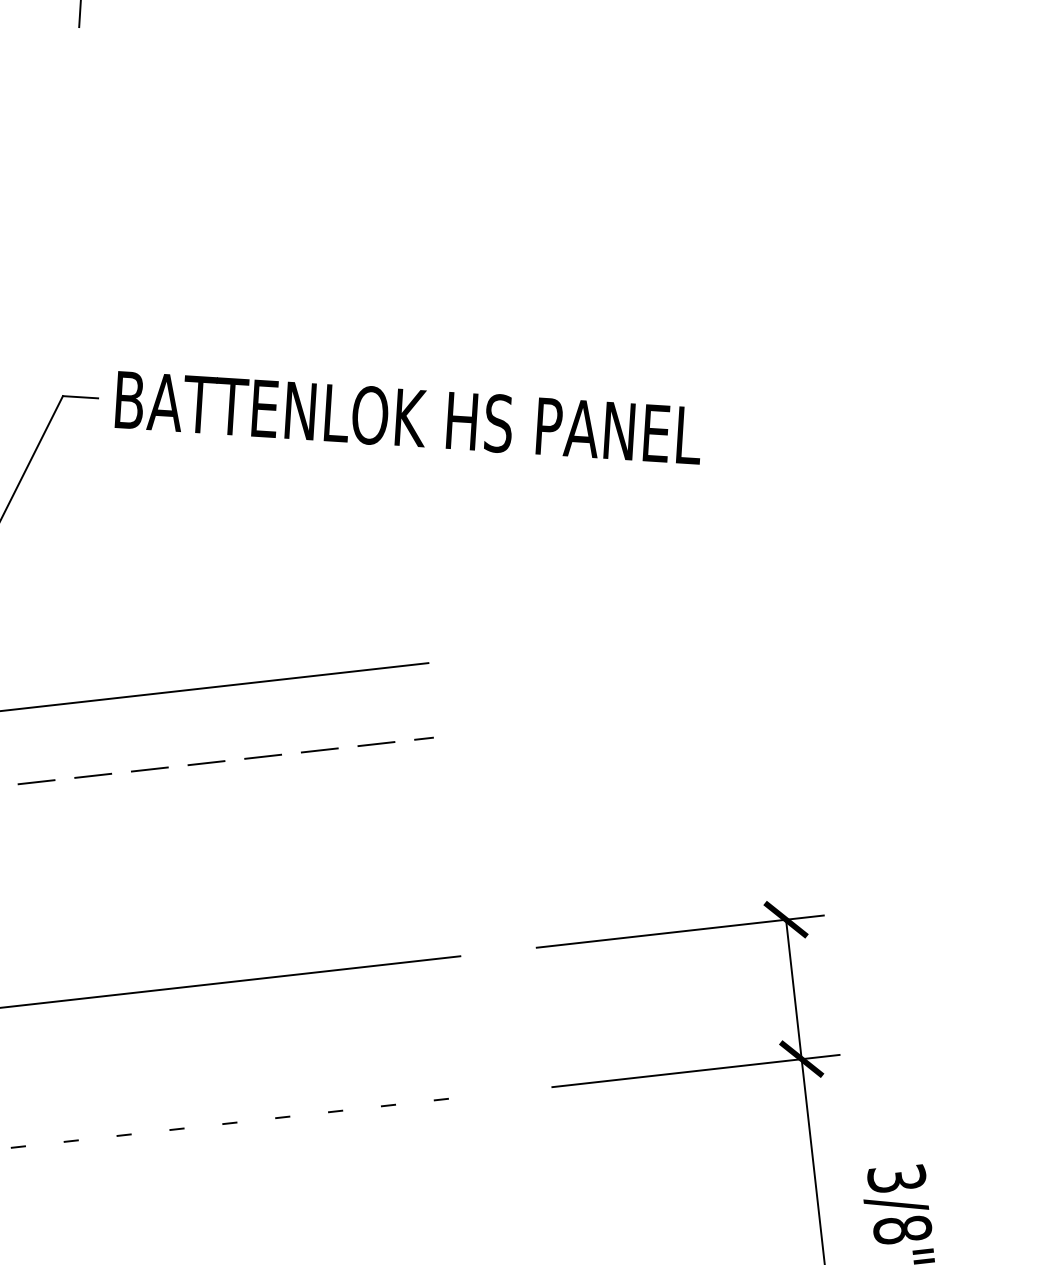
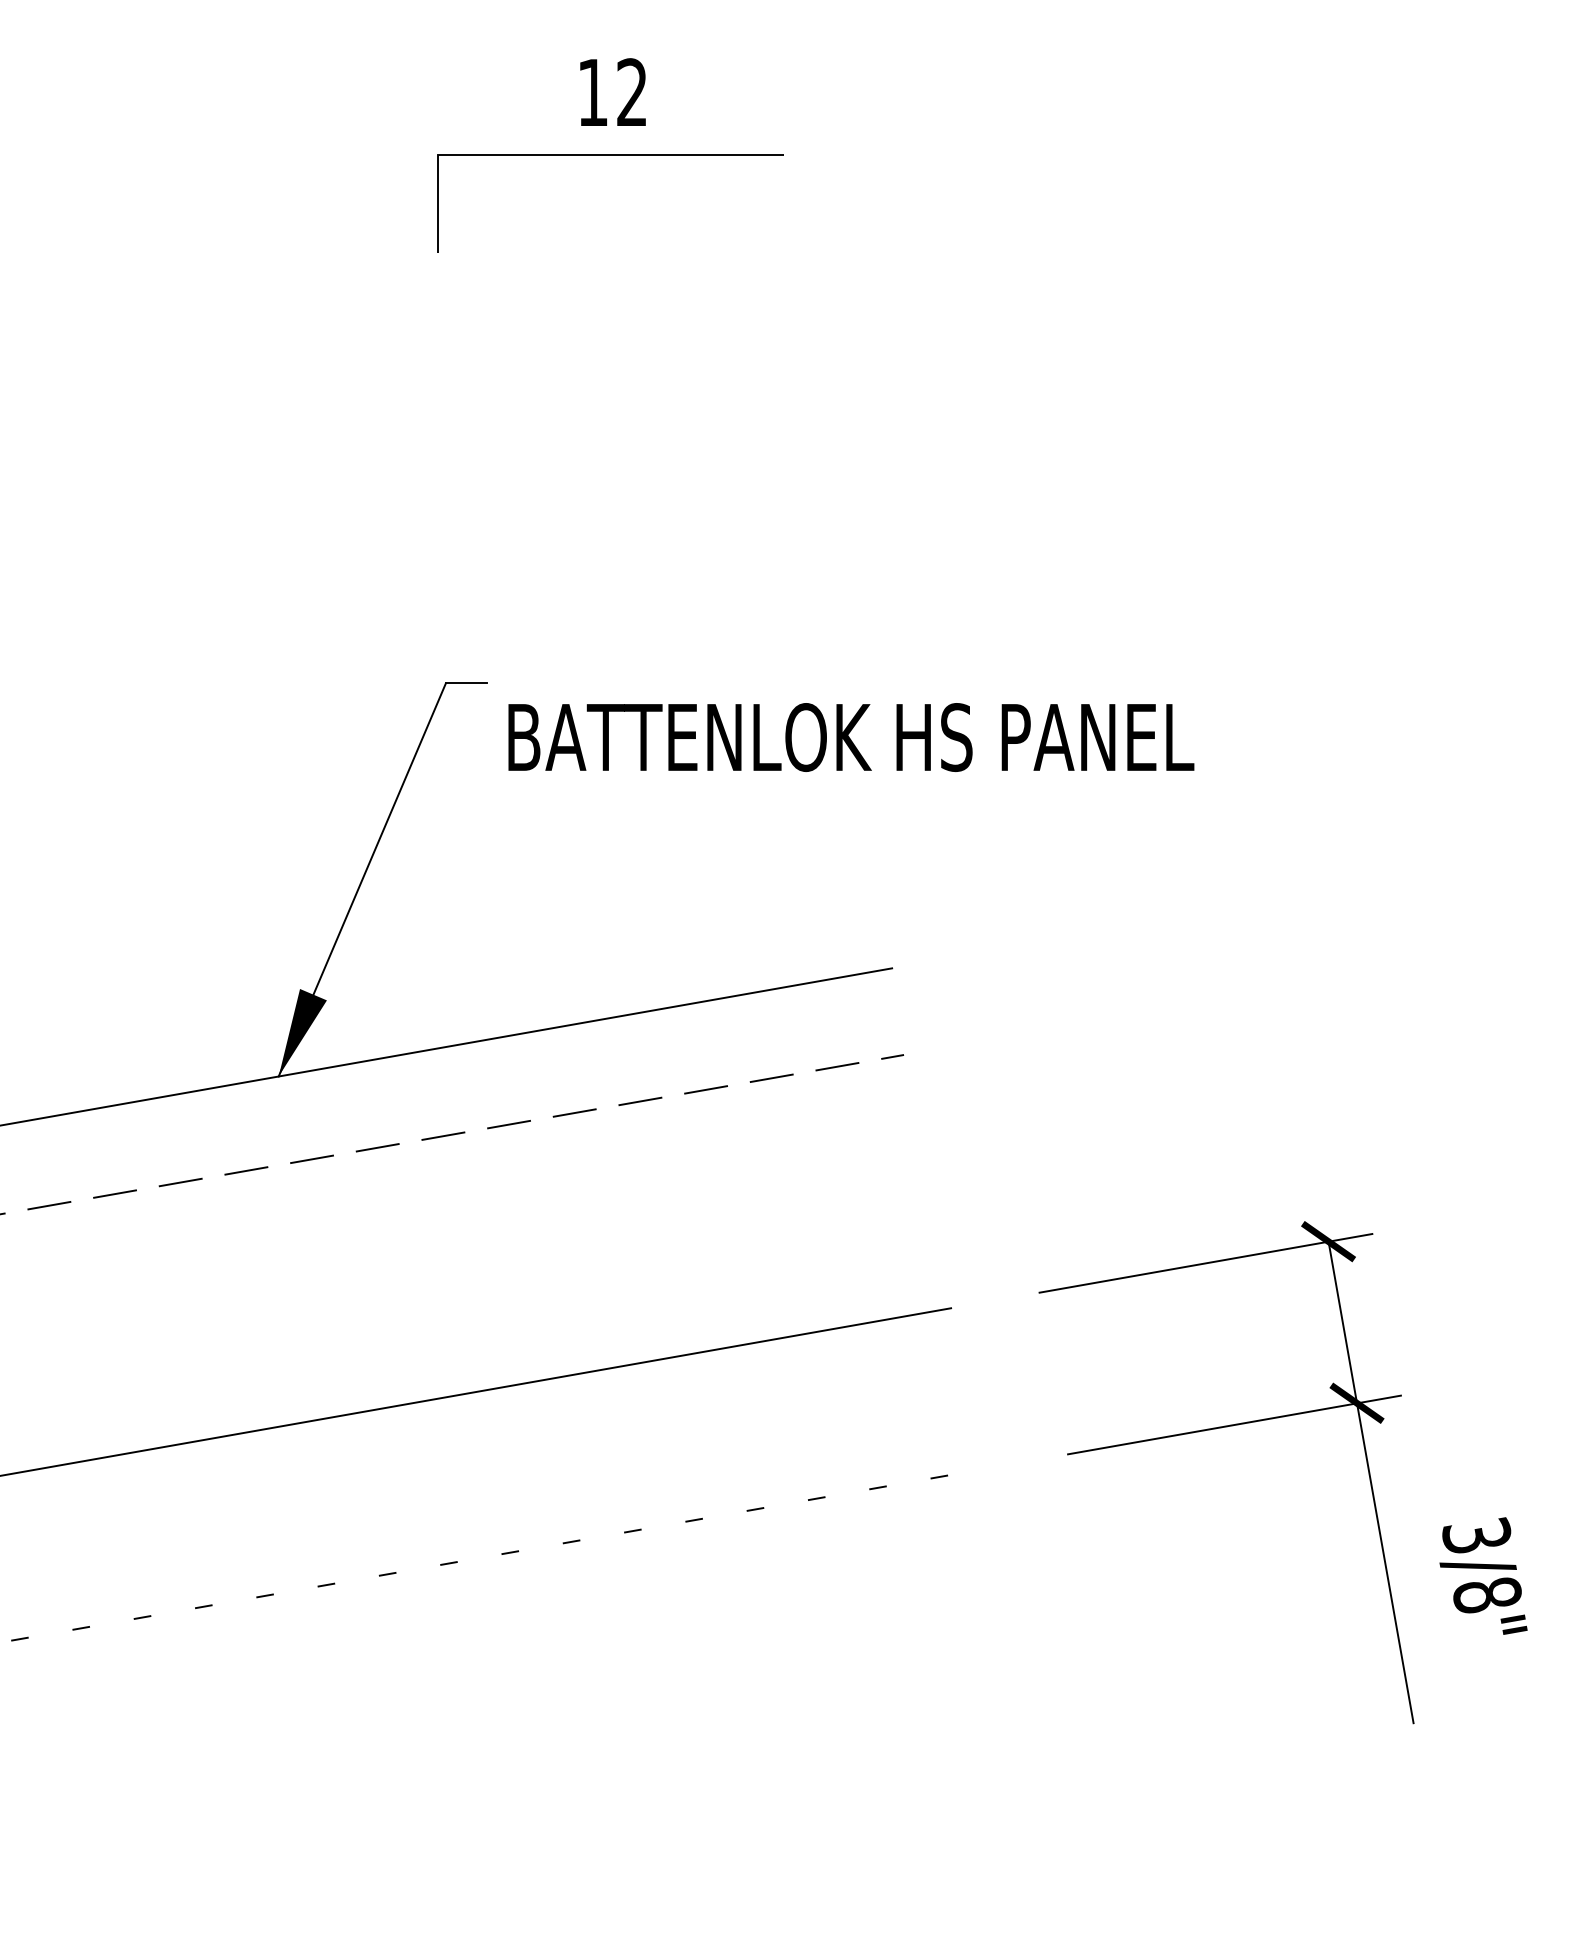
text: (409, 417) -> (851, 737), moved

